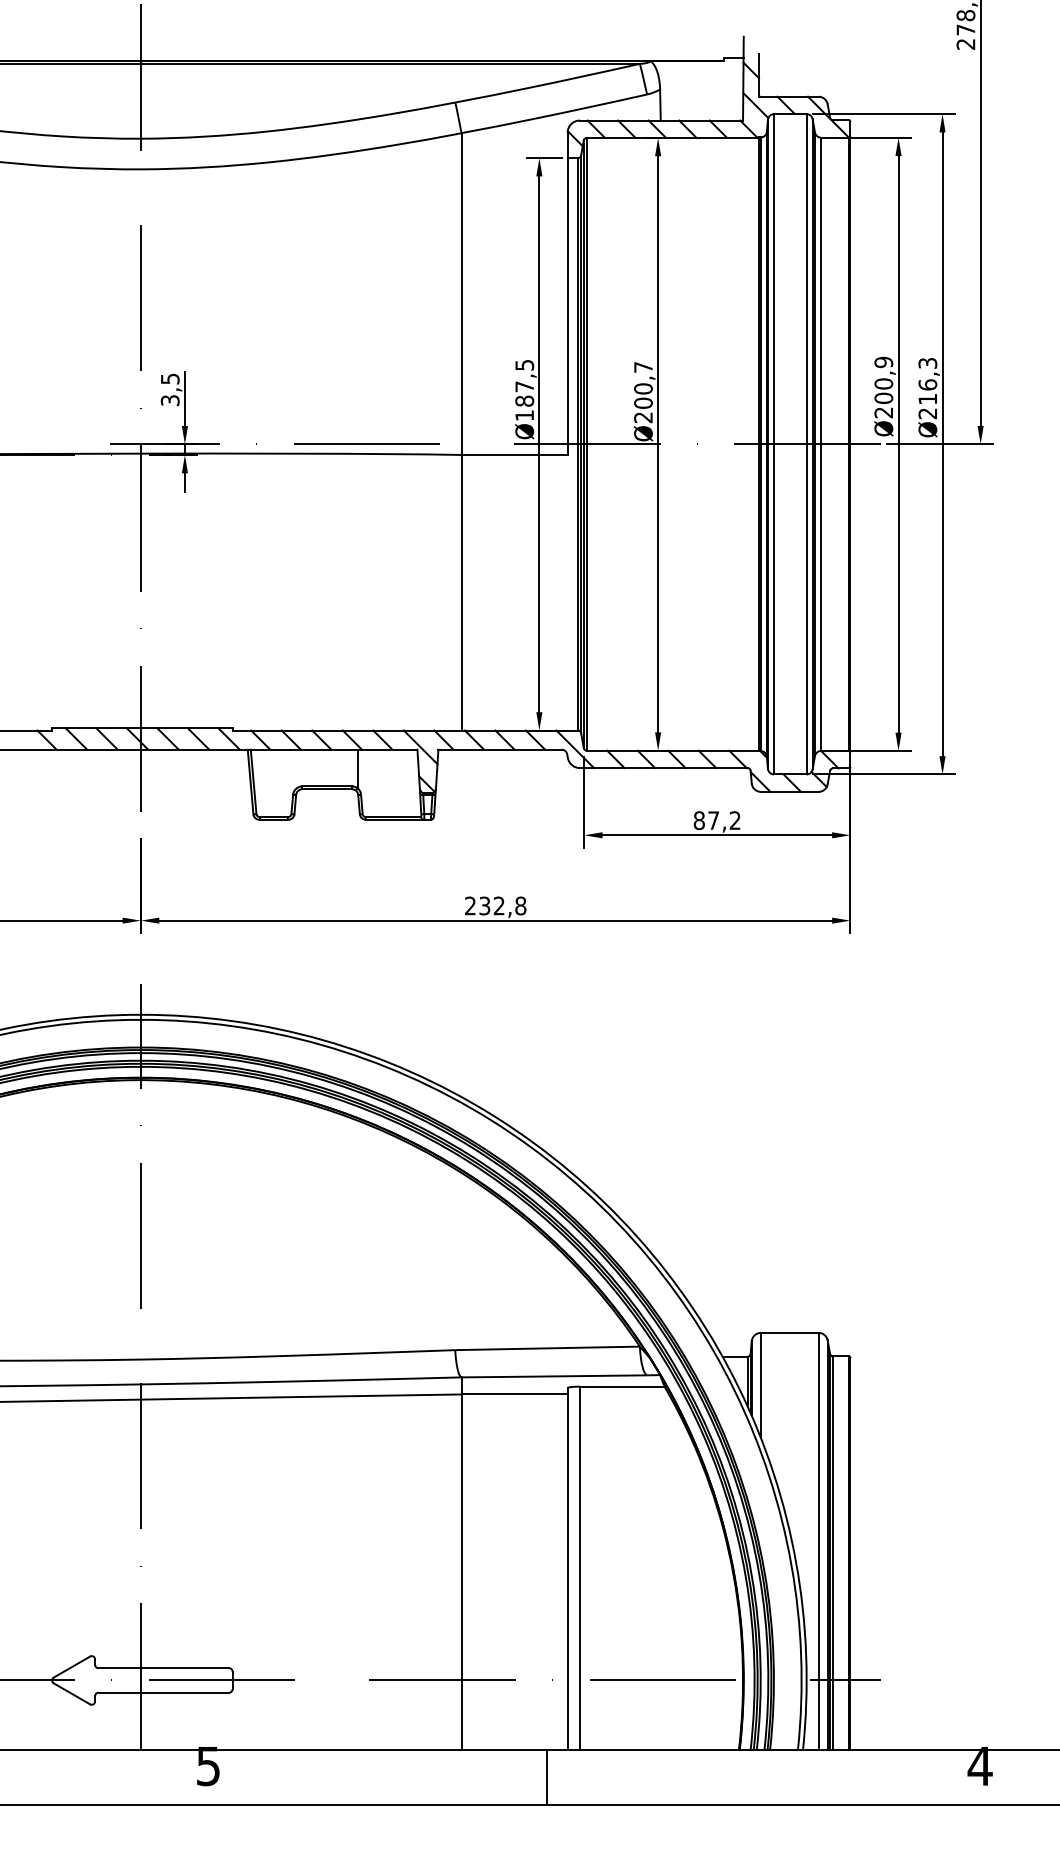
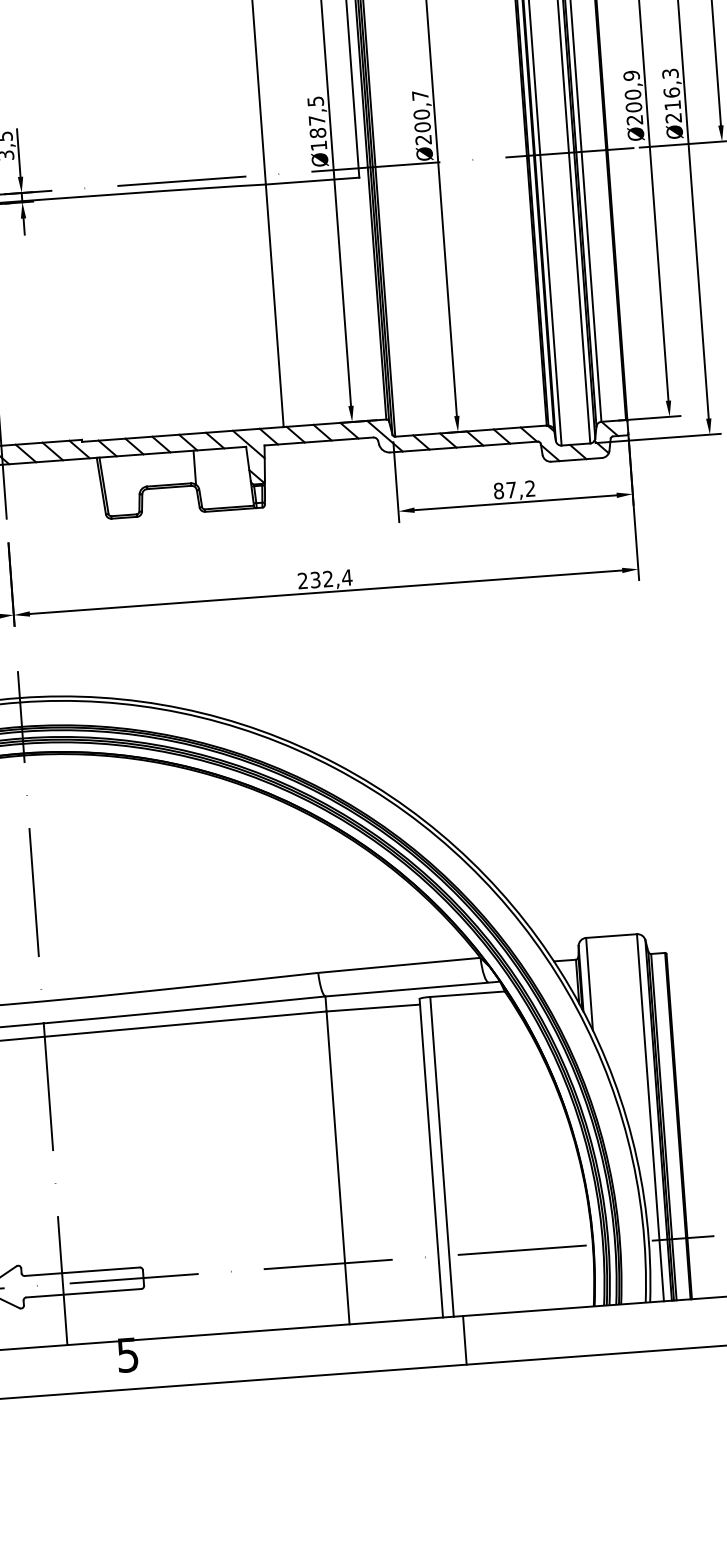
text: (520, 905) -> (346, 577), 232,8 -> 232,4
line: (547, 1777) -> (464, 1340), moved

